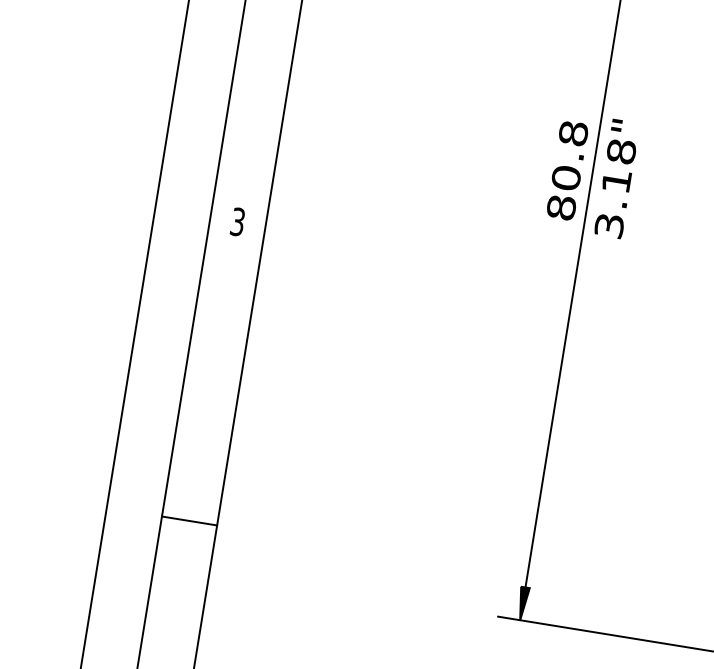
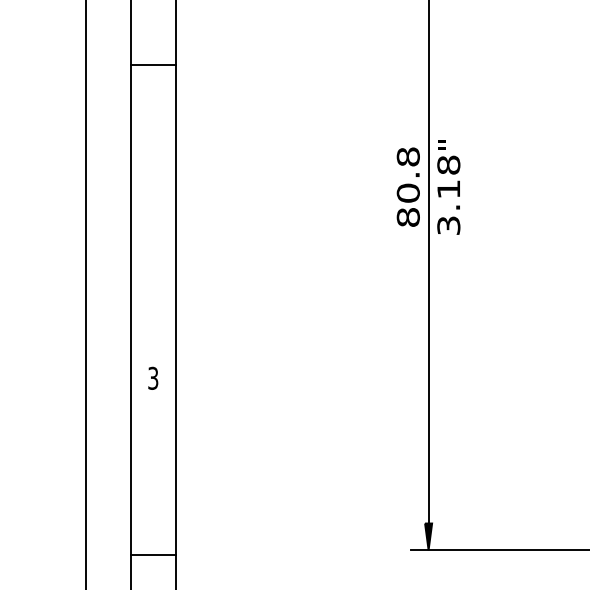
text: (238, 220) -> (153, 377), moved
line: (188, 520) -> (152, 554), moved

